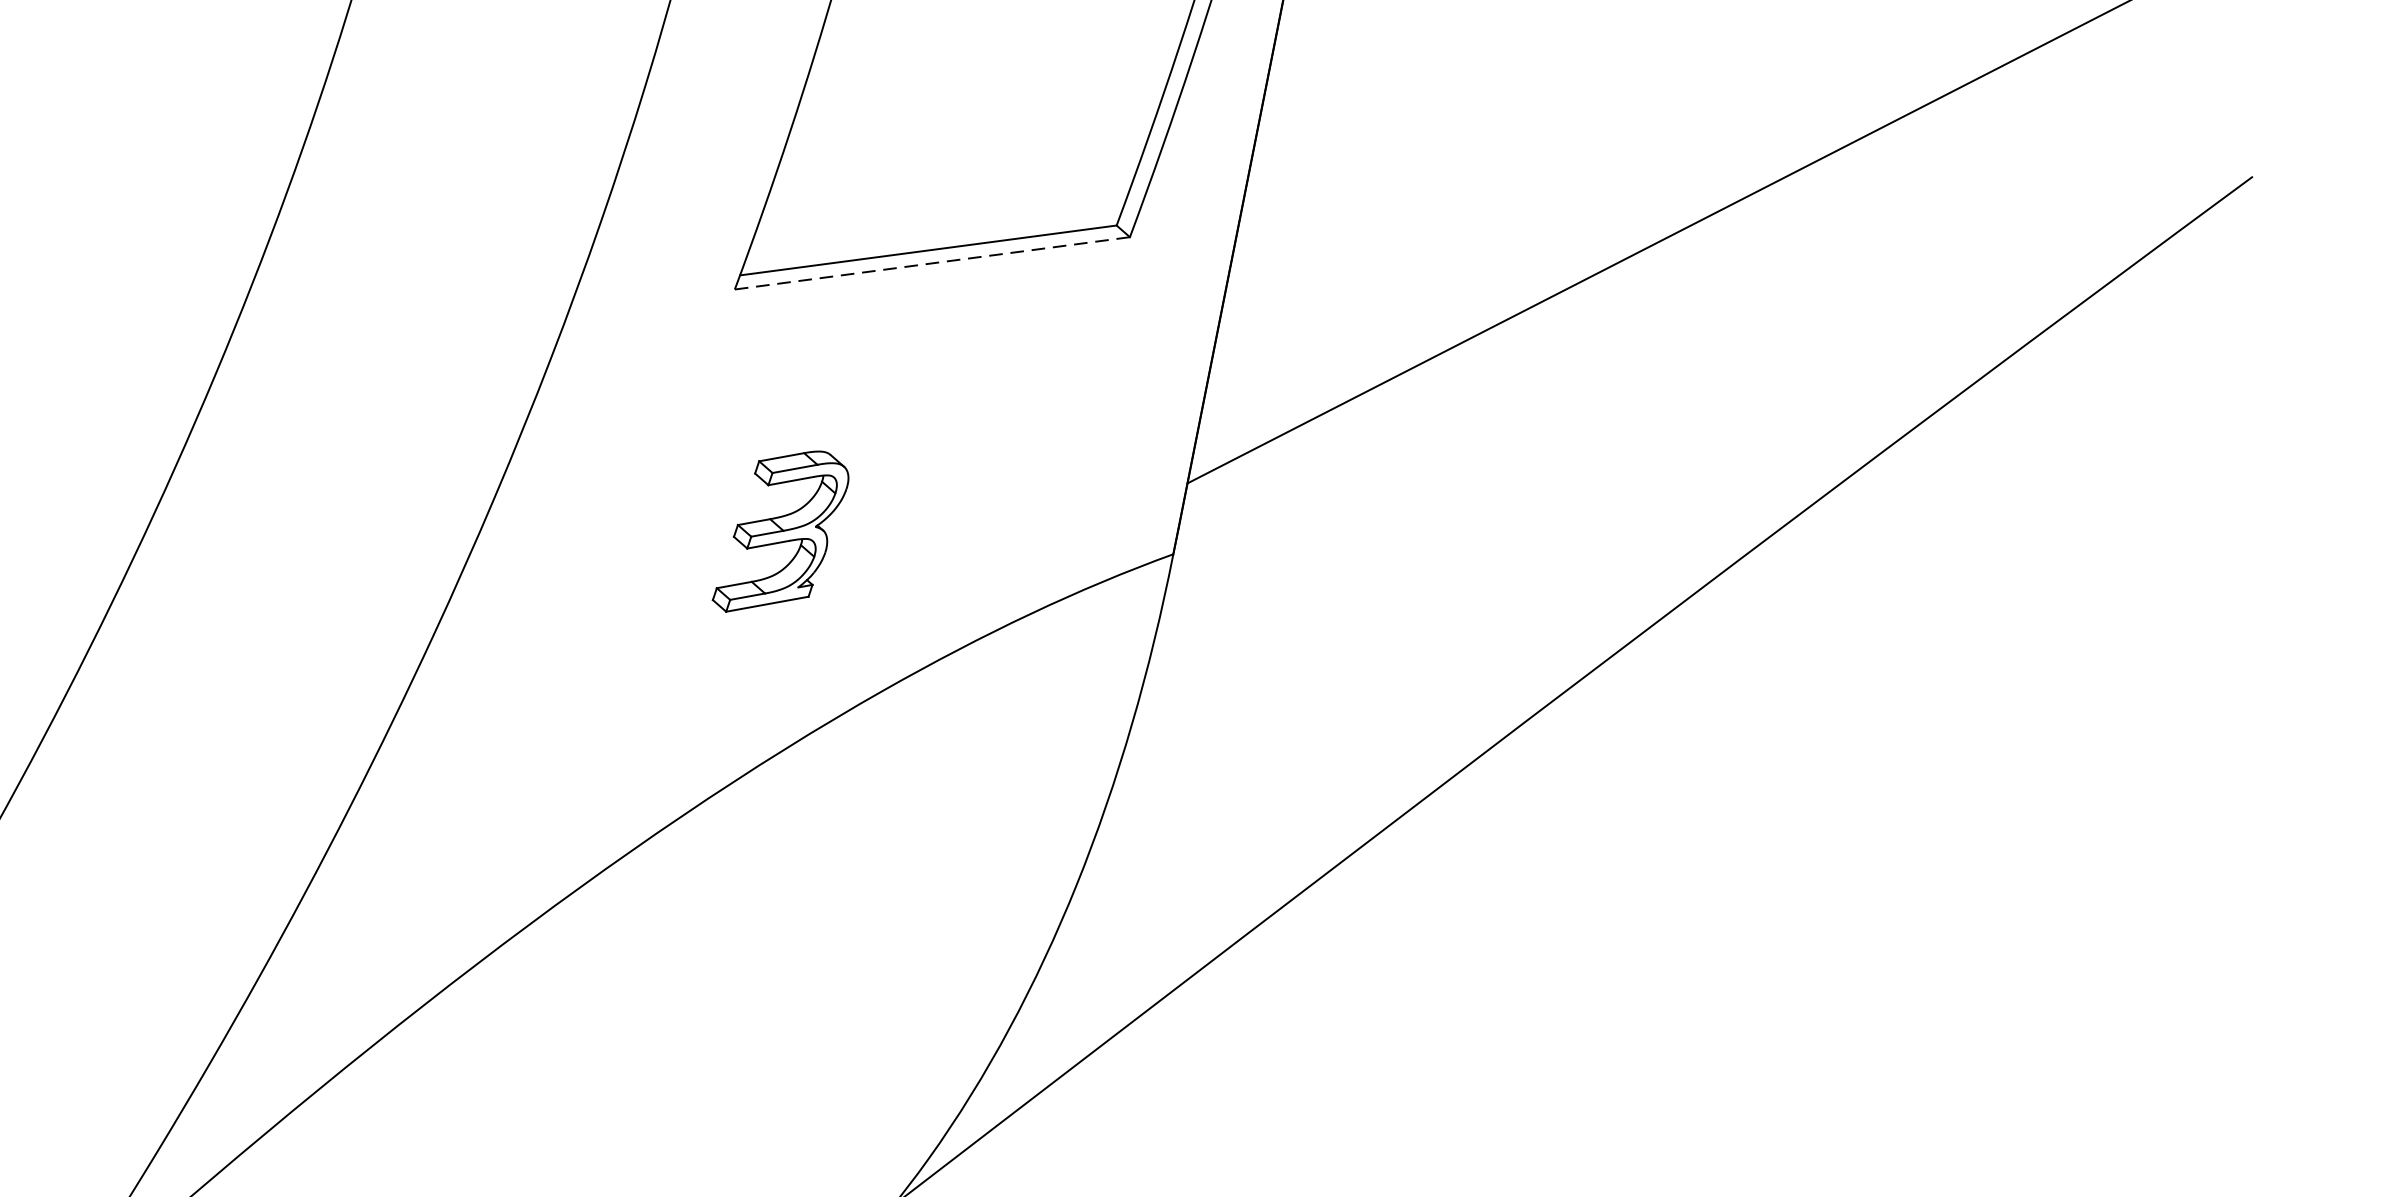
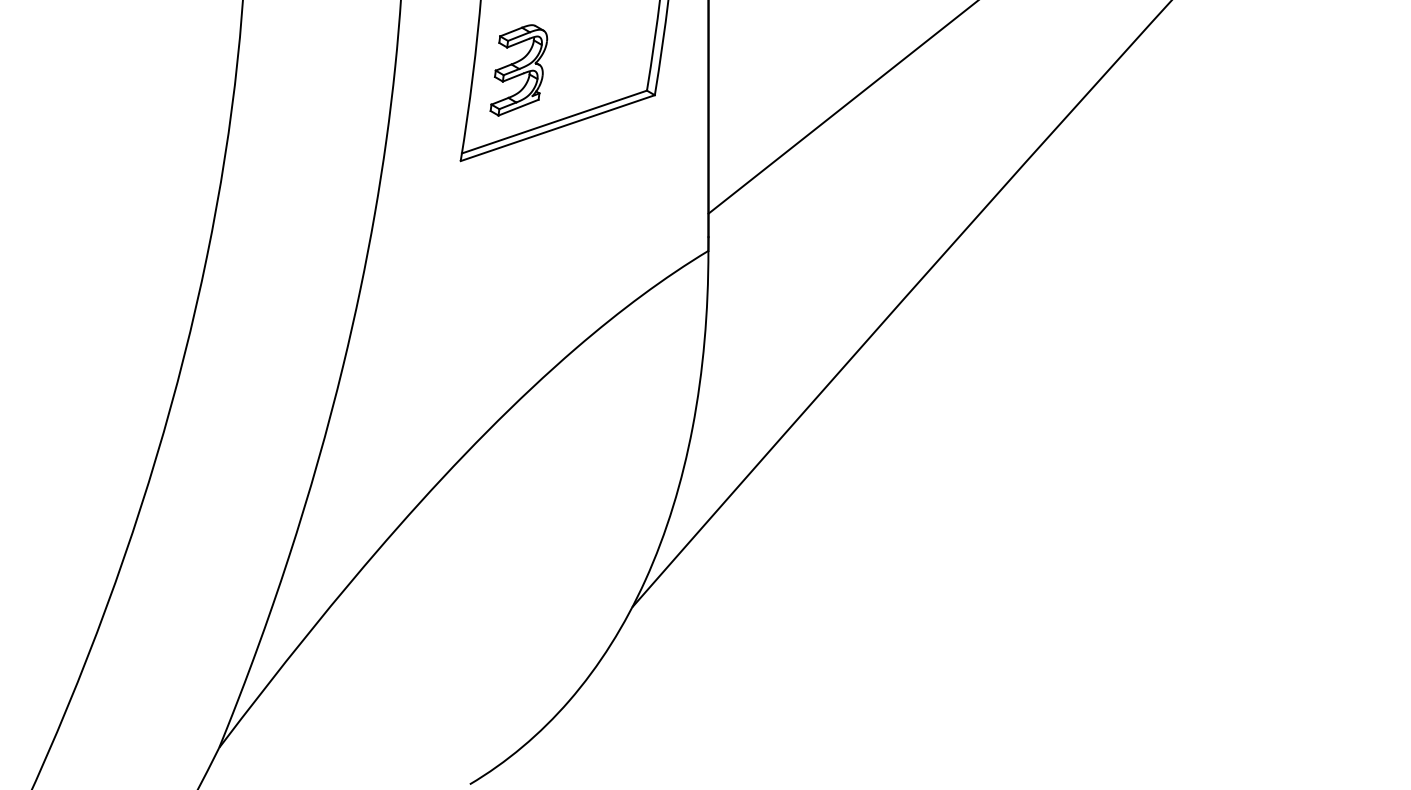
line: (931, 263) -> (557, 128), dashed -> solid
part: (781, 533) -> (518, 70), moved

